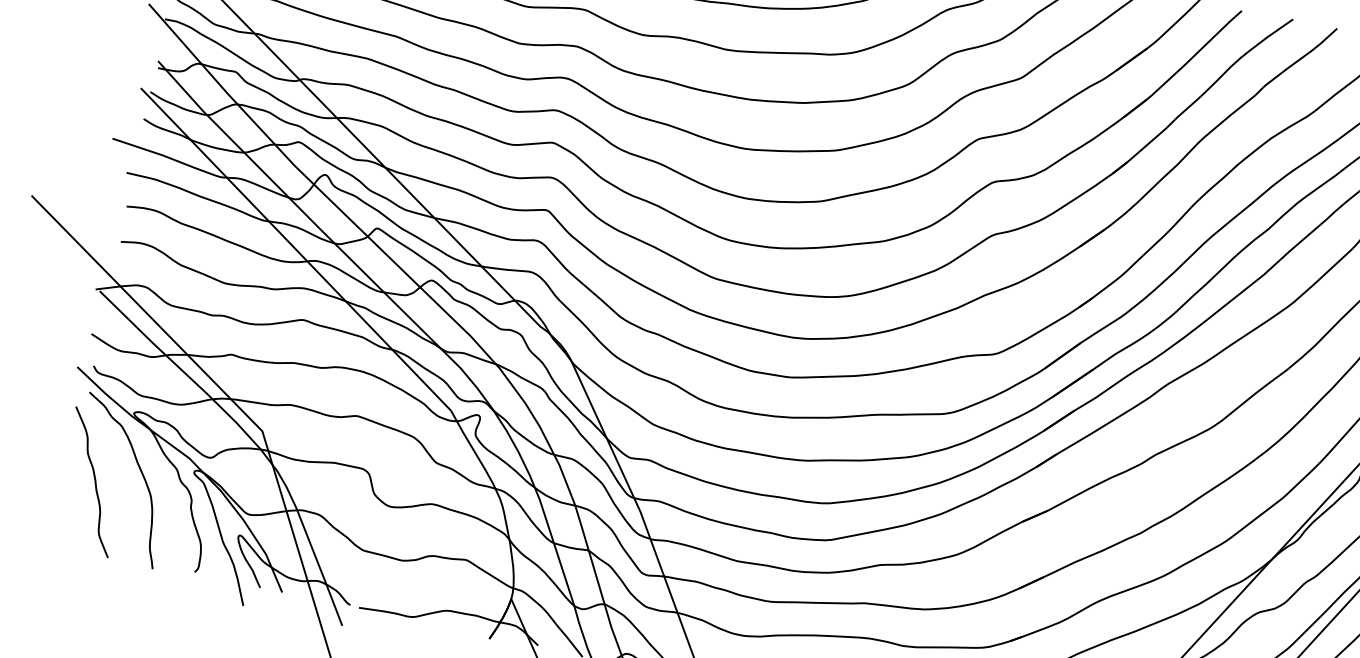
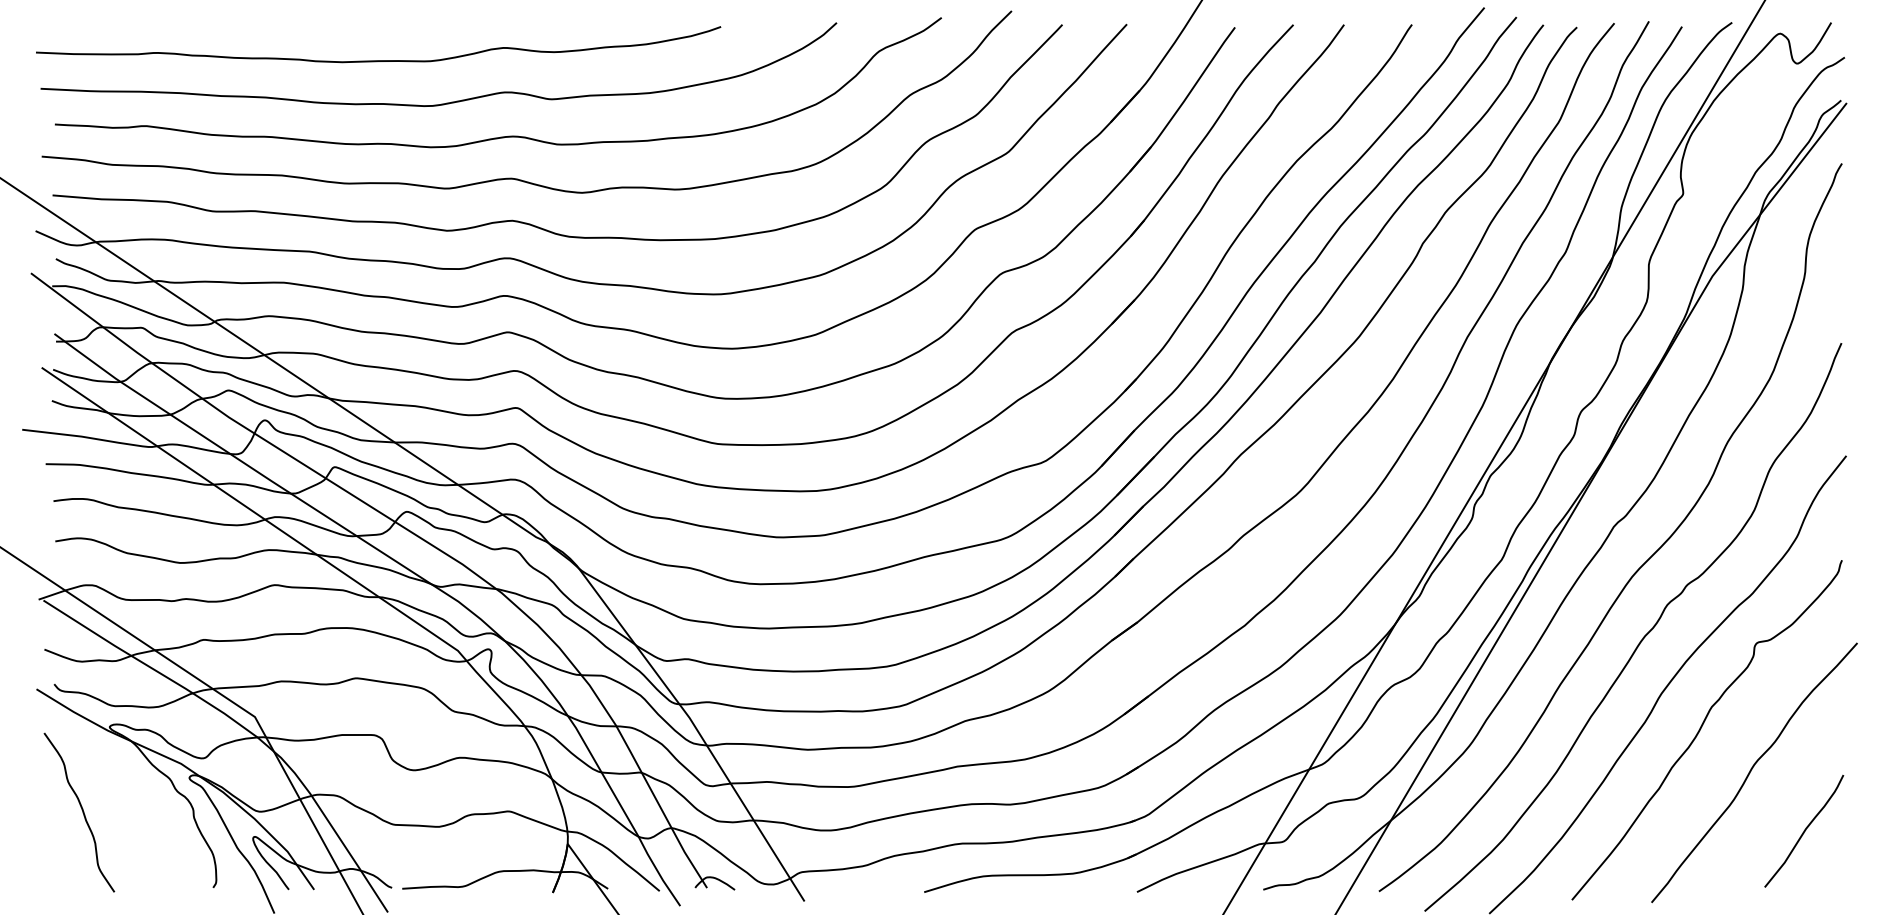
curve: (140, 472) -> (130, 790), removed

